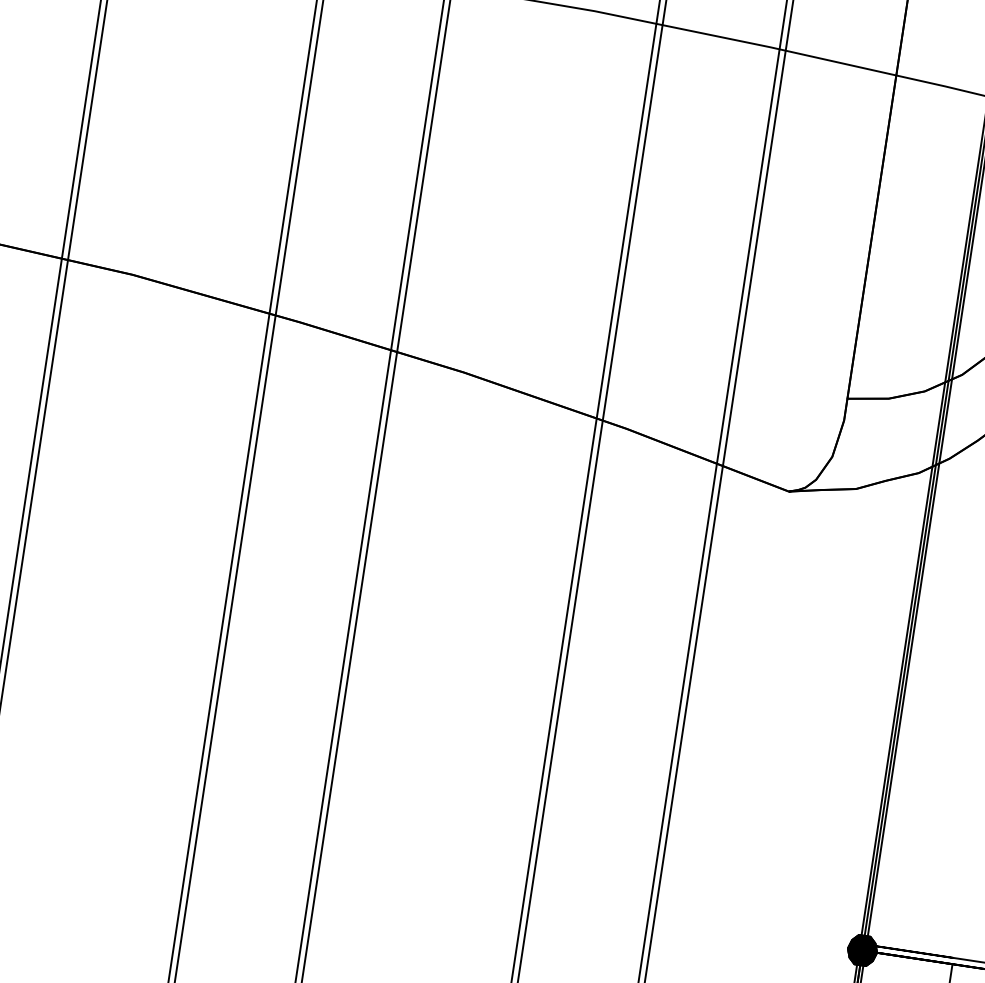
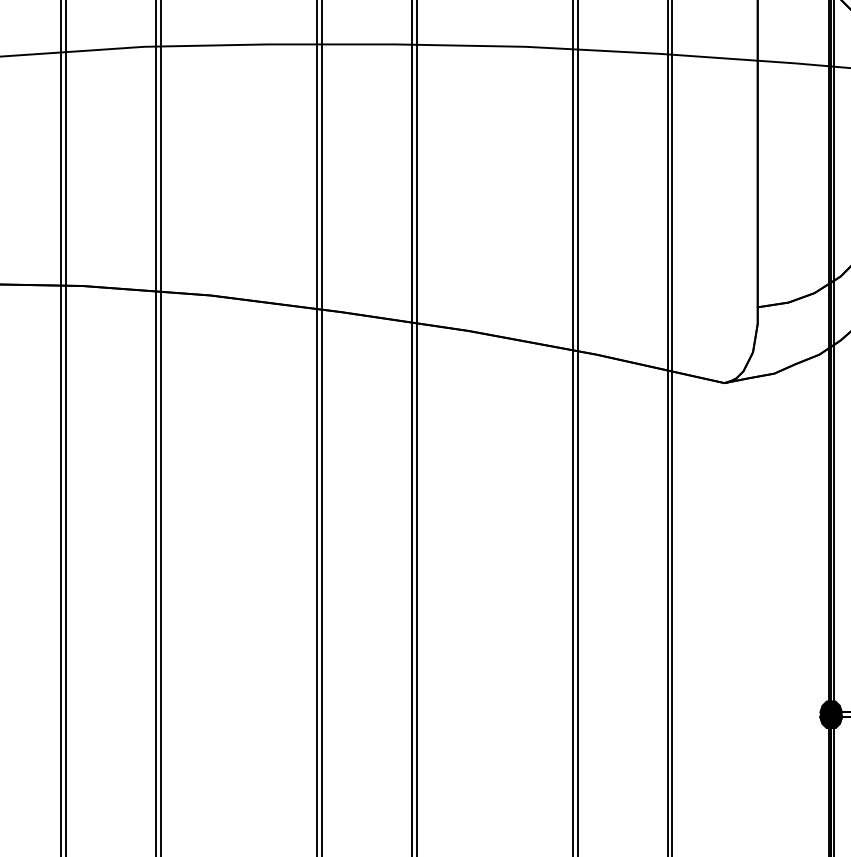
fill: (863, 944) -> (831, 712), added

